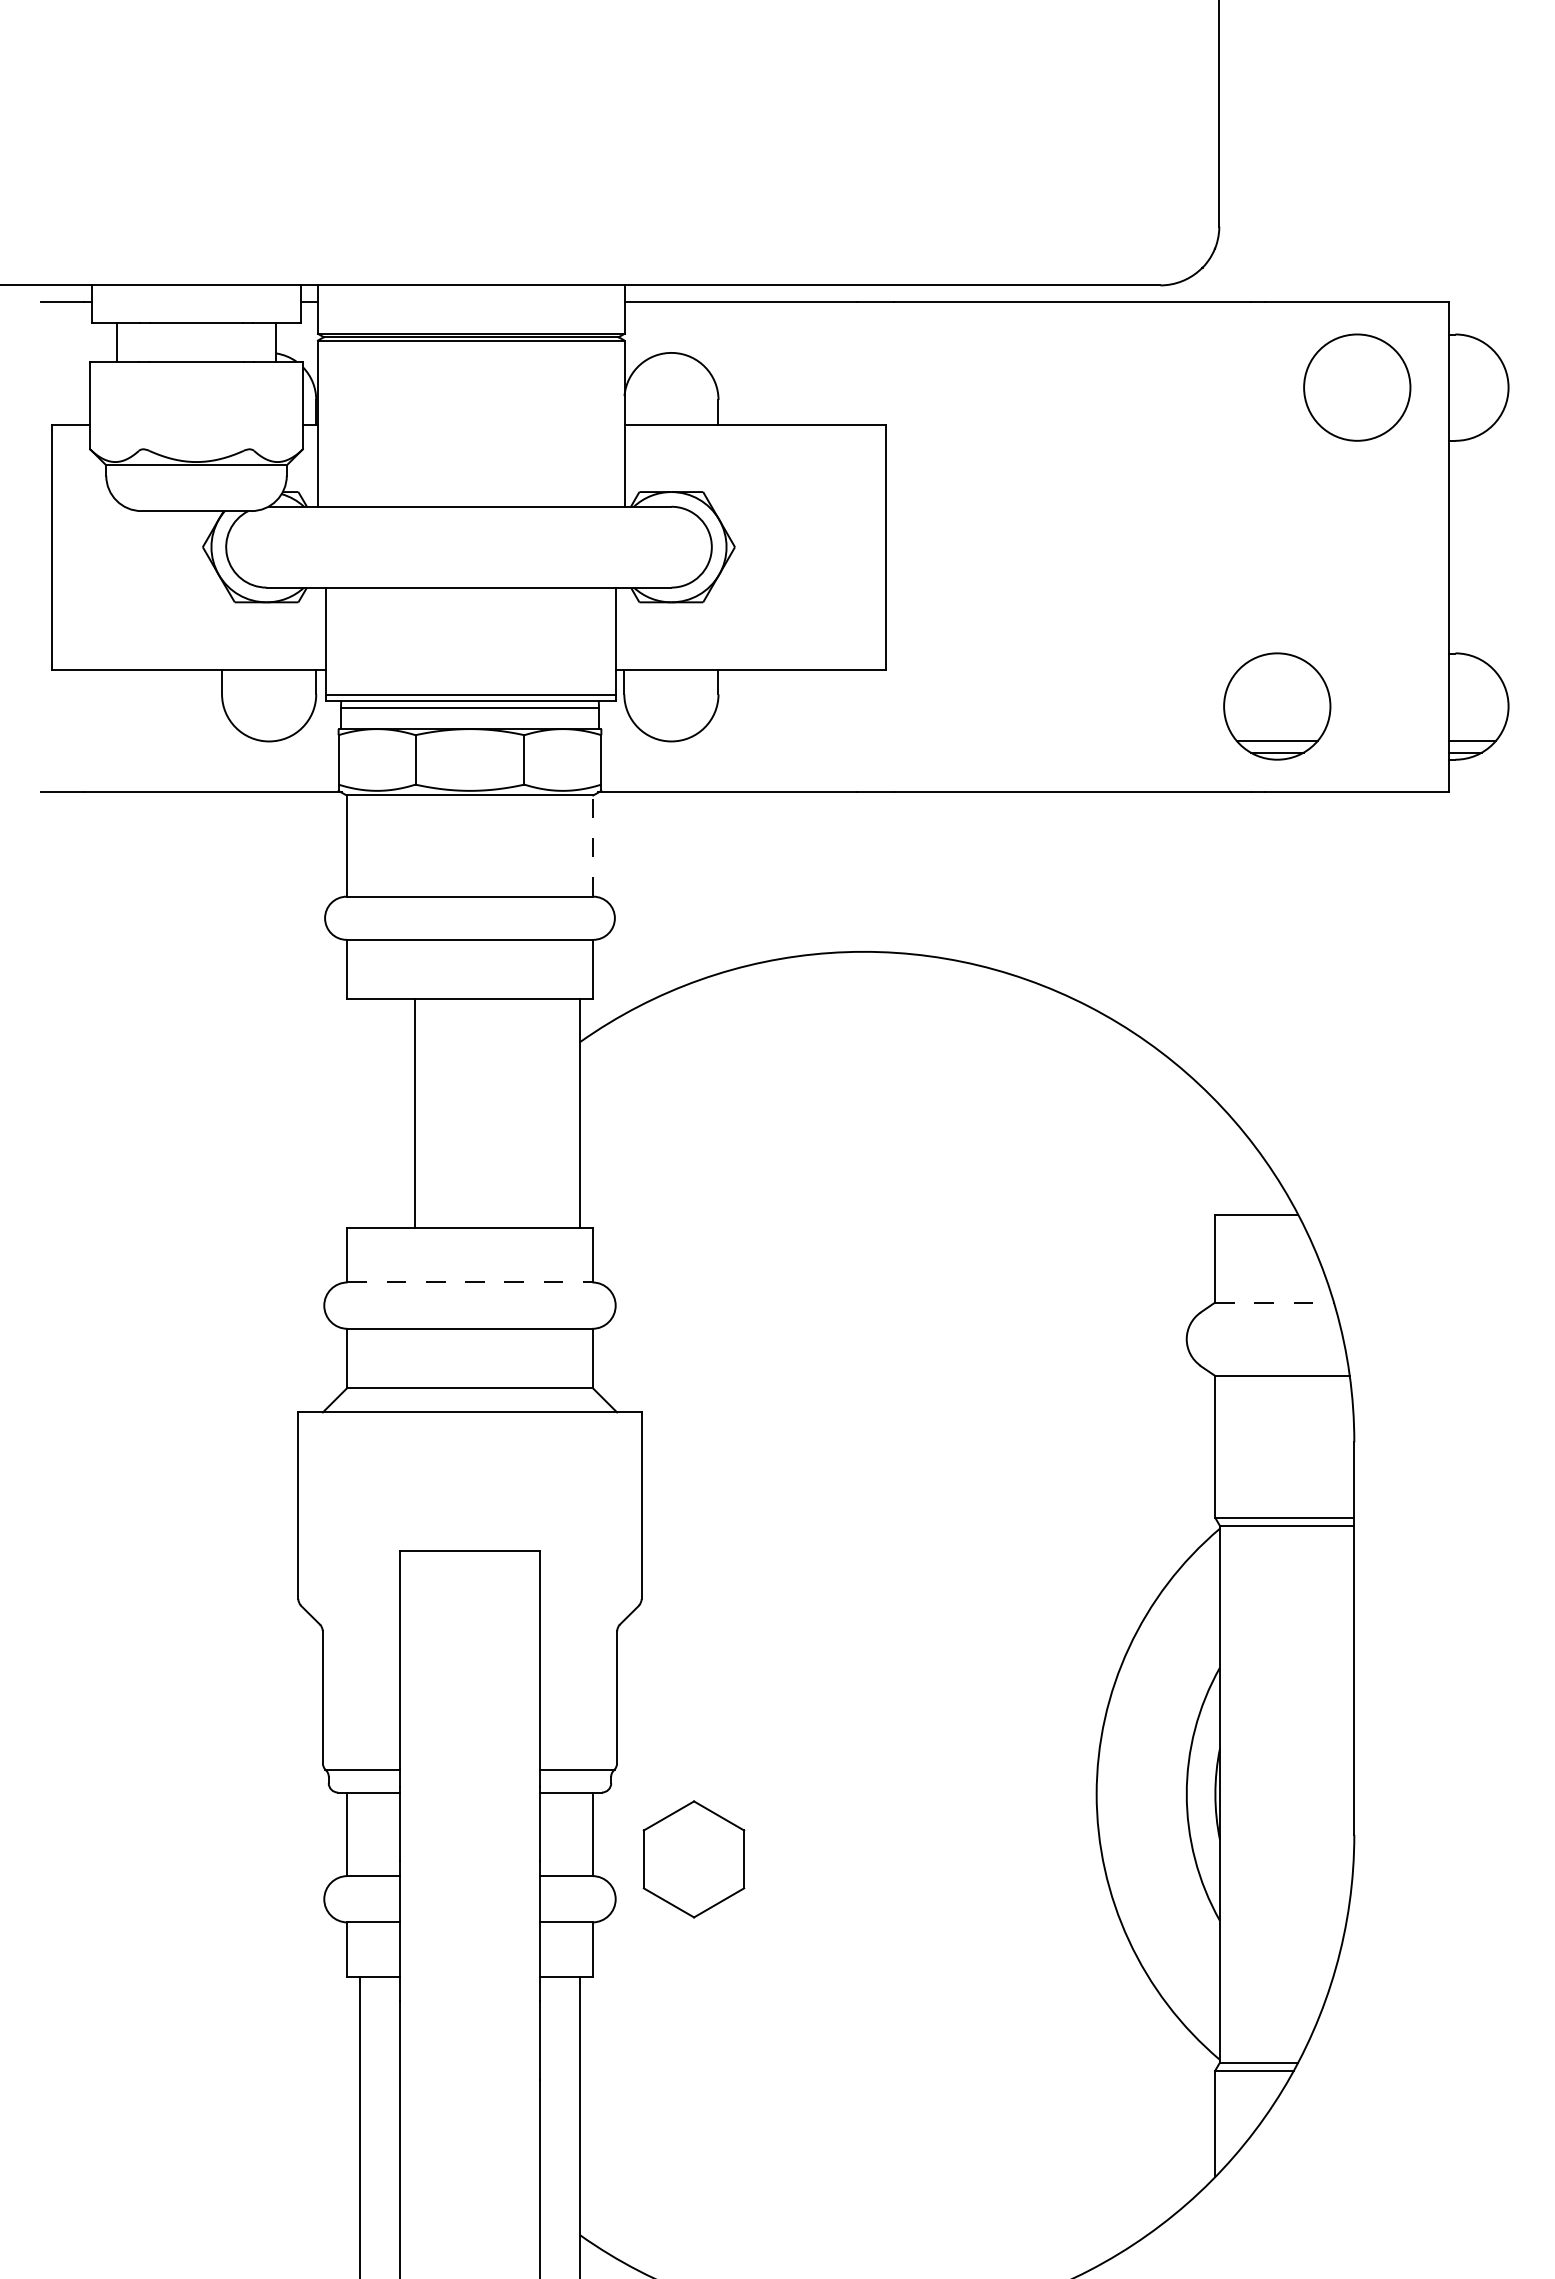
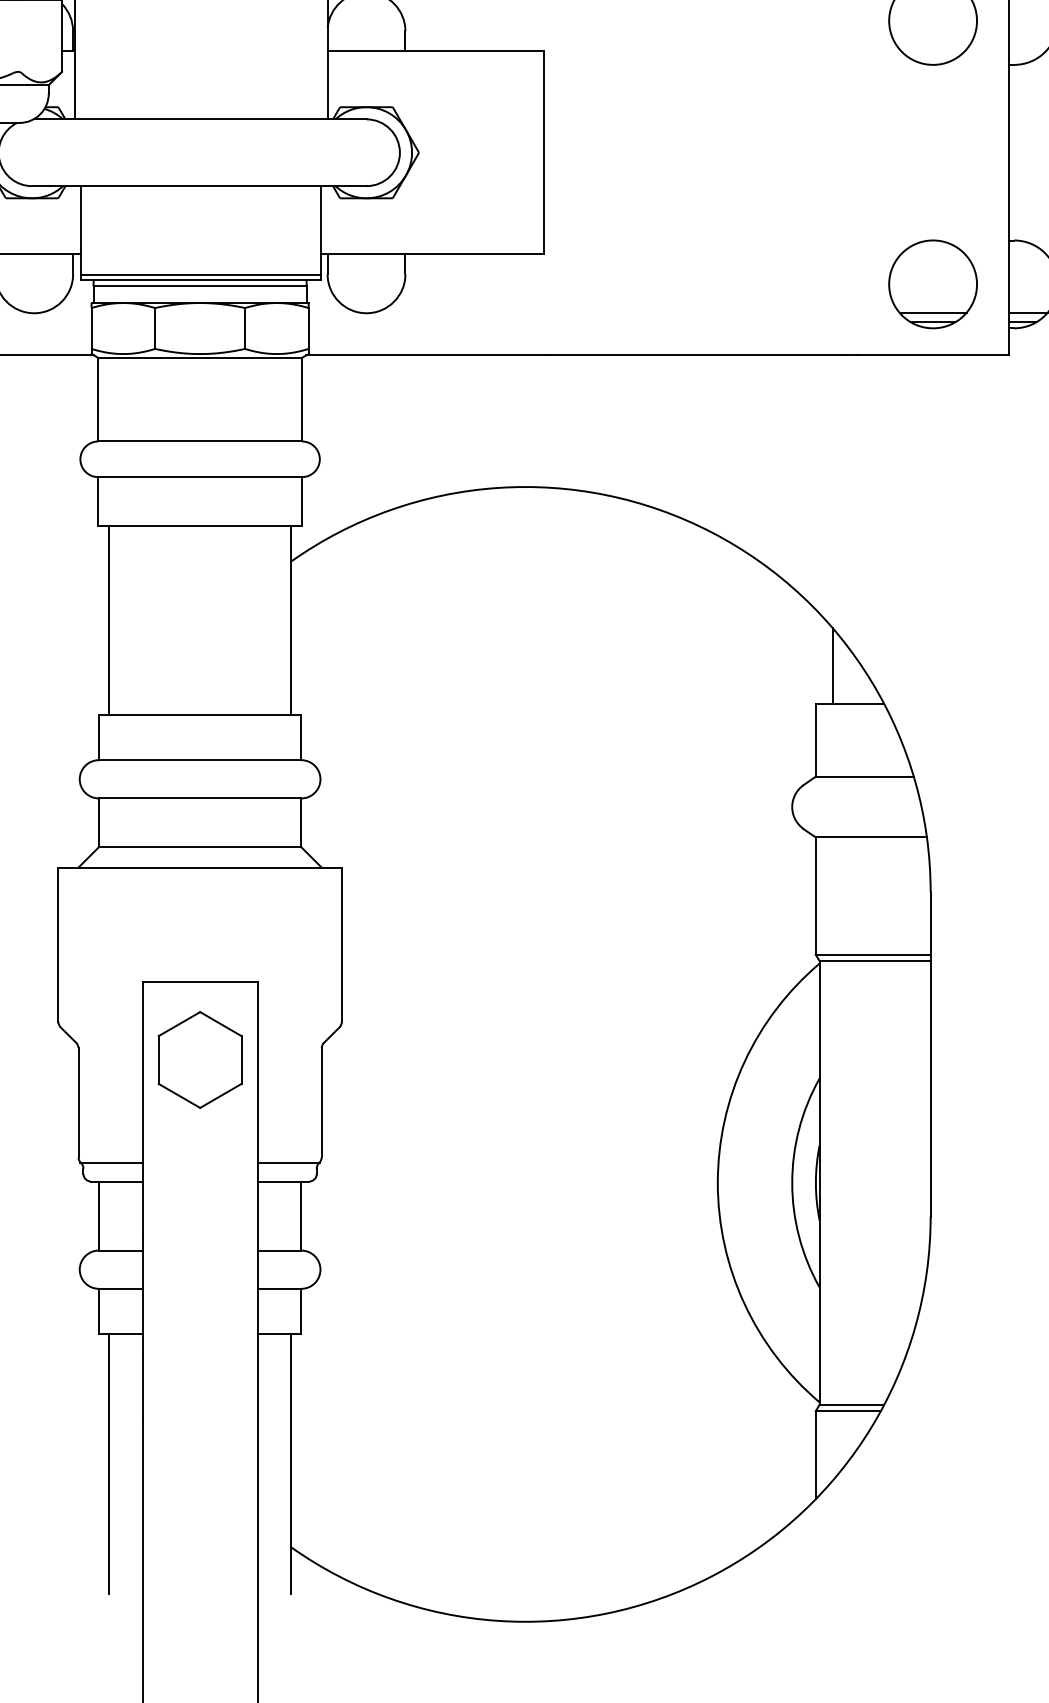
part: (1277, 706) -> (933, 284), moved
line: (593, 846) -> (302, 400), dashed -> solid
line: (414, 1113) -> (108, 620), moved
line: (1235, 1168) -> (832, 666), added
line: (469, 1282) -> (199, 760), dashed -> solid
line: (1275, 1302) -> (865, 776), dashed -> solid
part: (693, 1859) -> (199, 1060), moved

